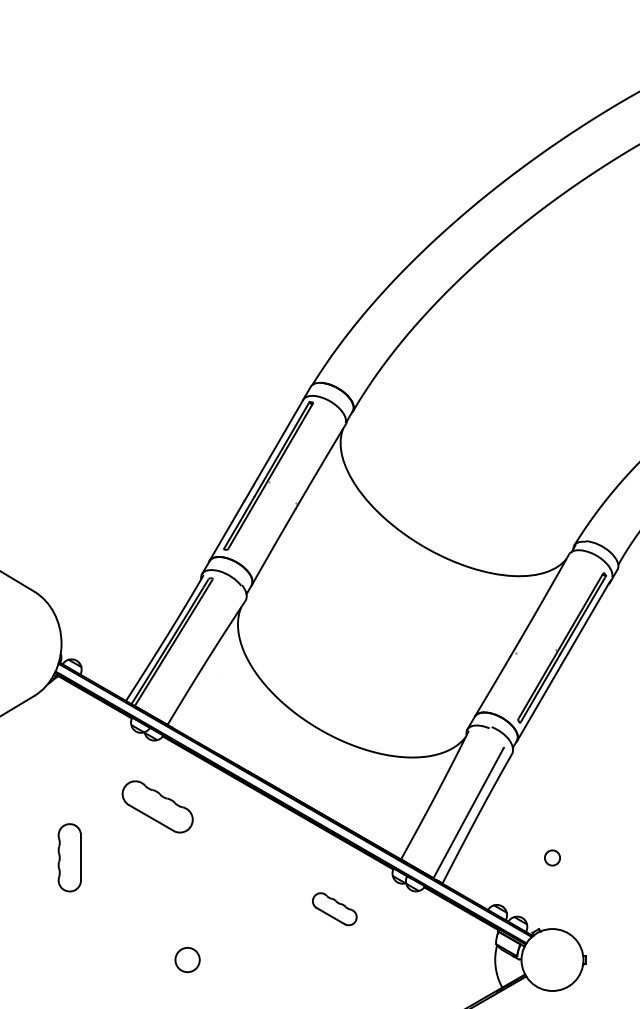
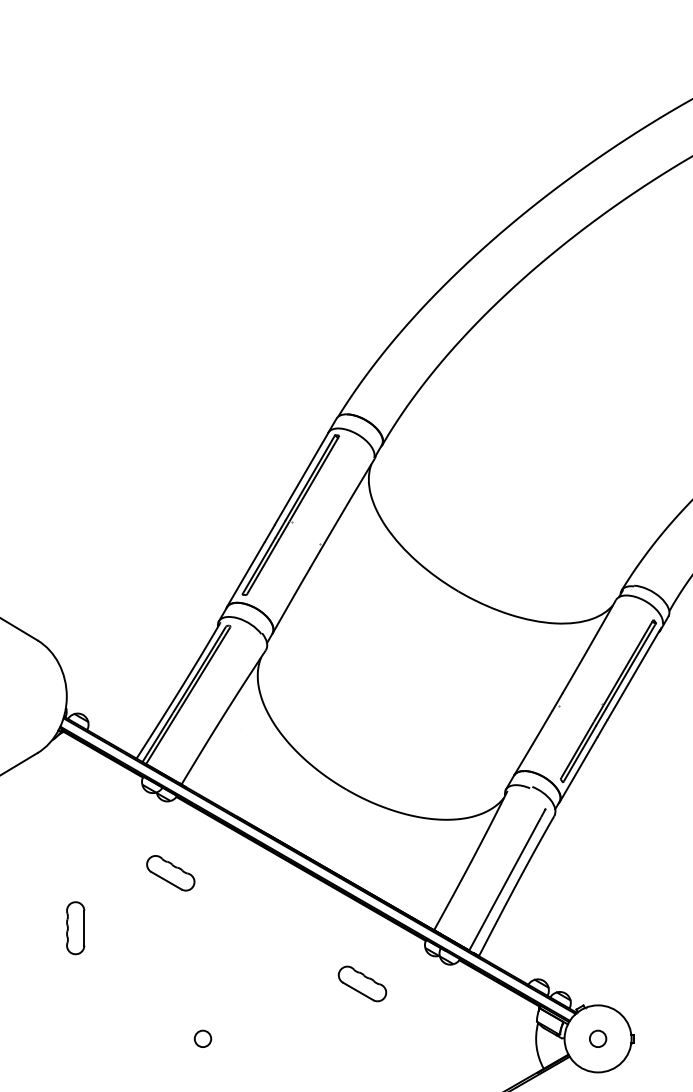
part: (157, 806) -> (170, 872), size x0.62
part: (69, 857) -> (75, 927), size x0.71
circle: (552, 857) -> (598, 1038), moved
circle: (186, 959) -> (202, 1038), size x0.62

